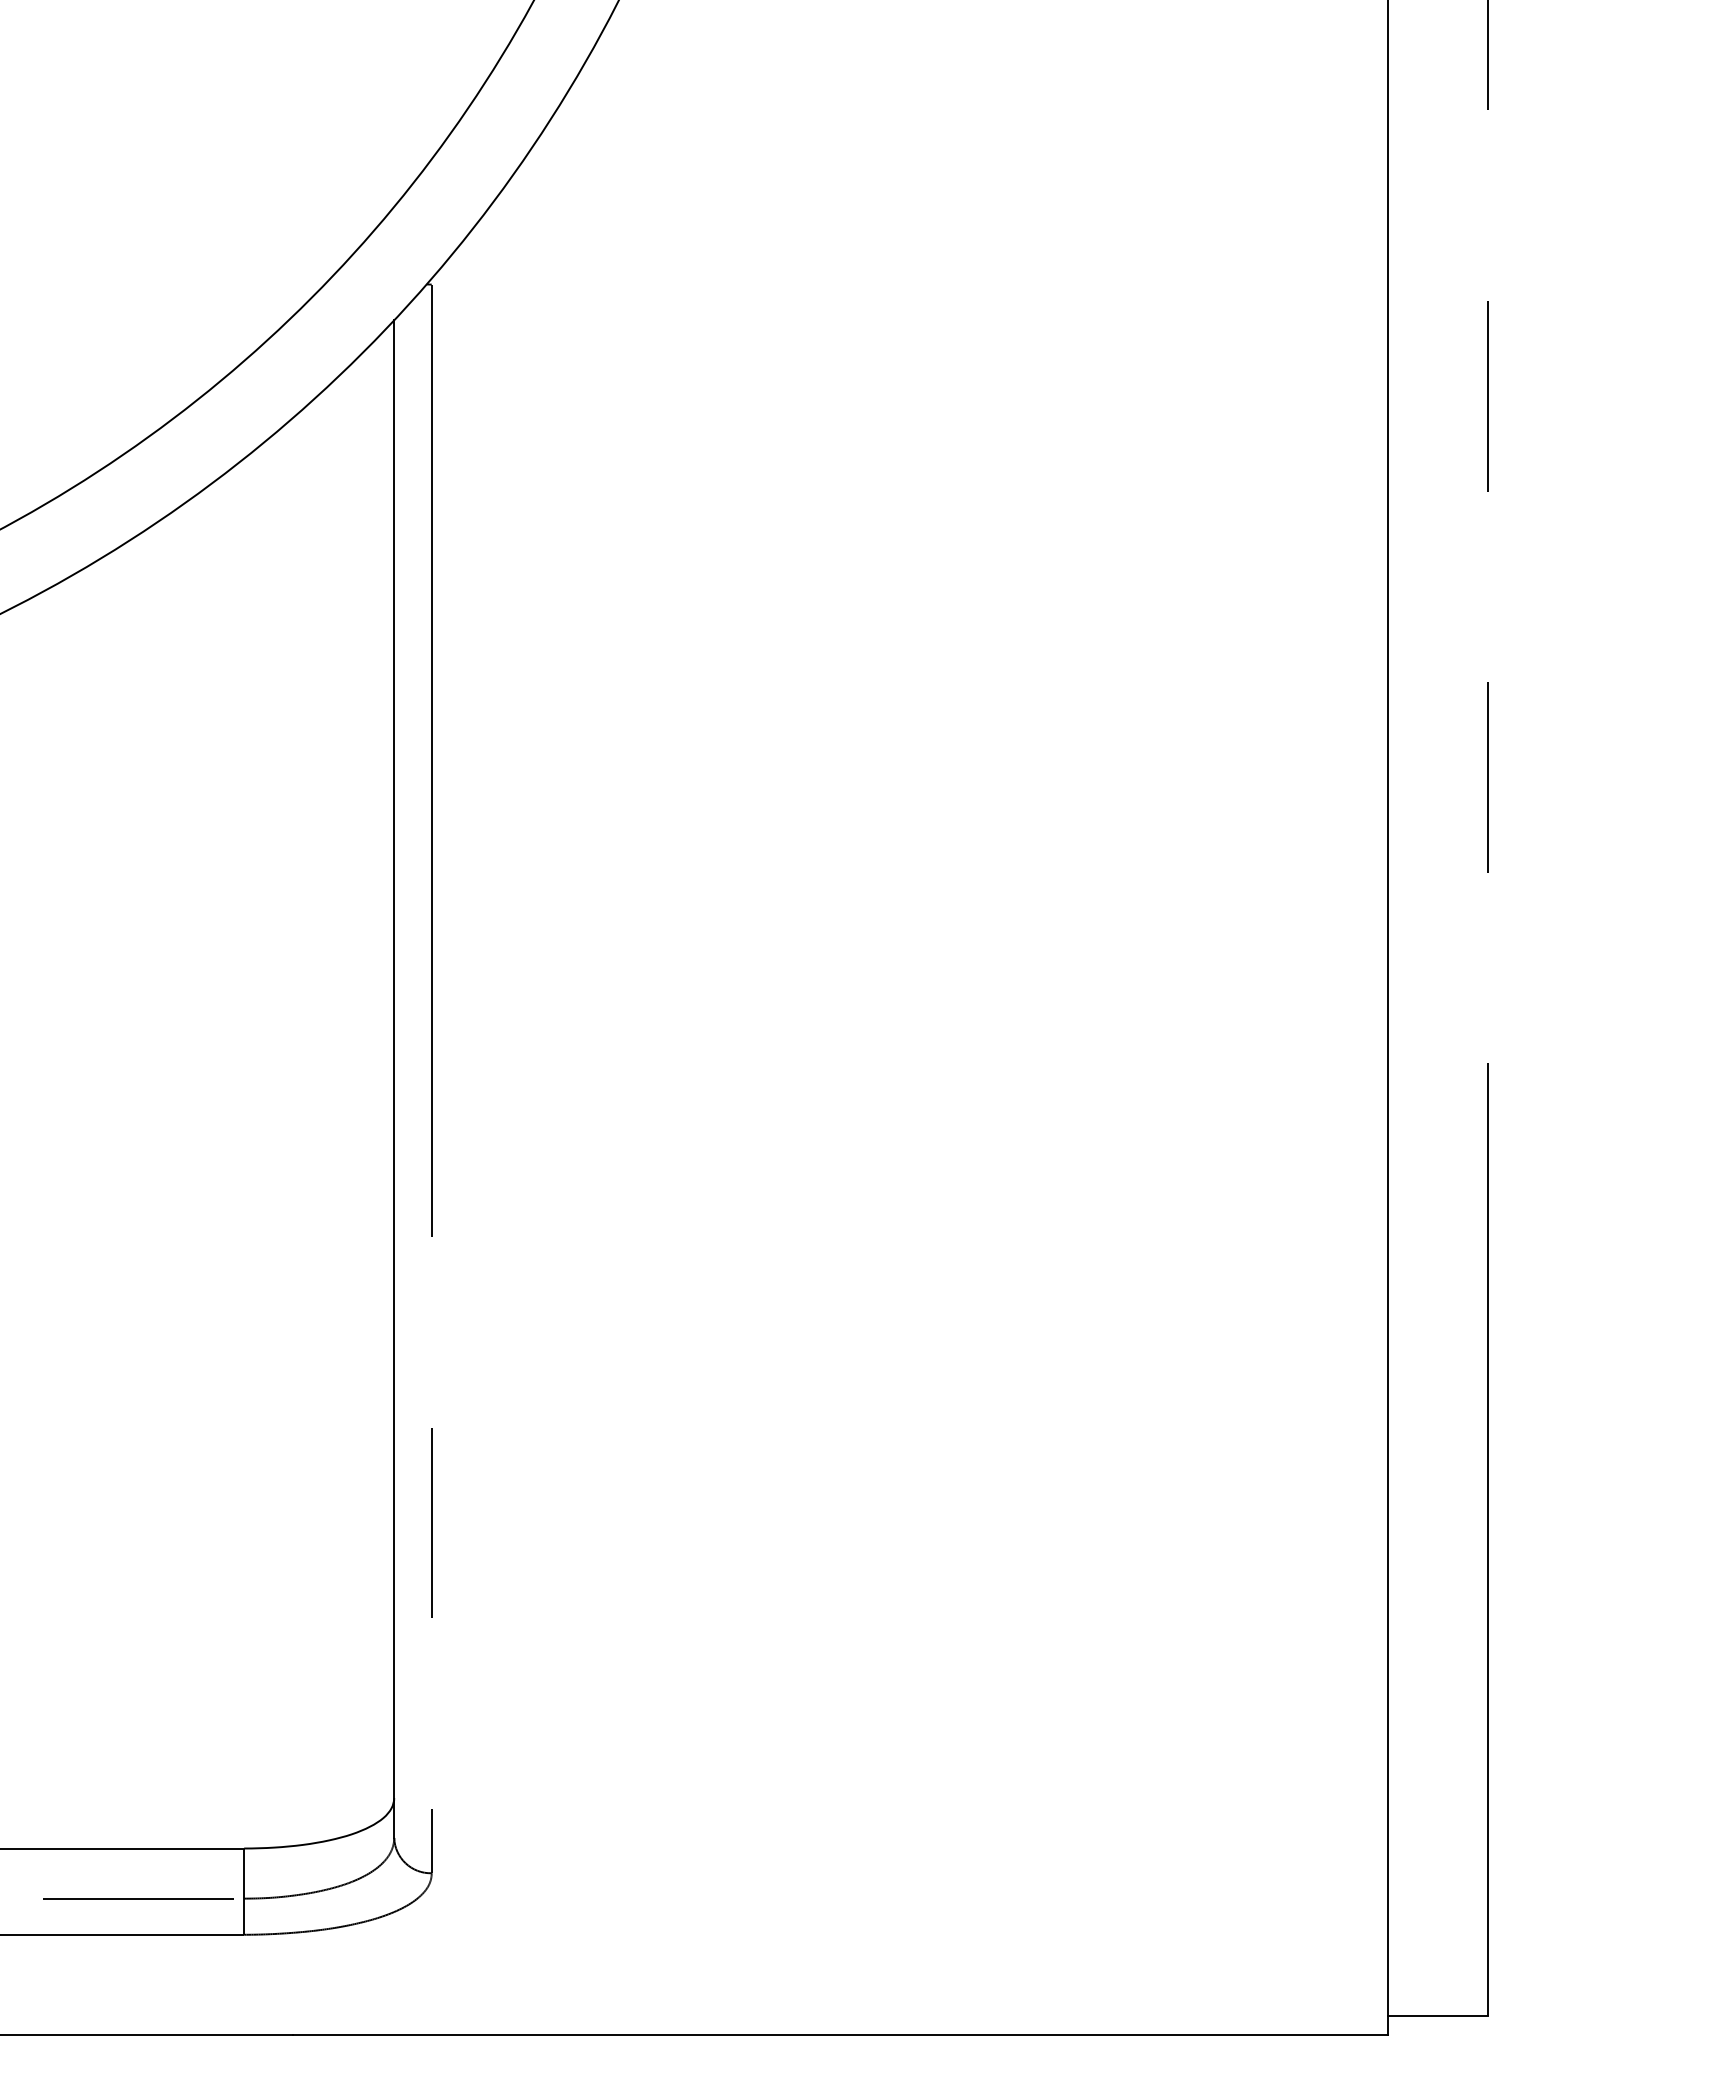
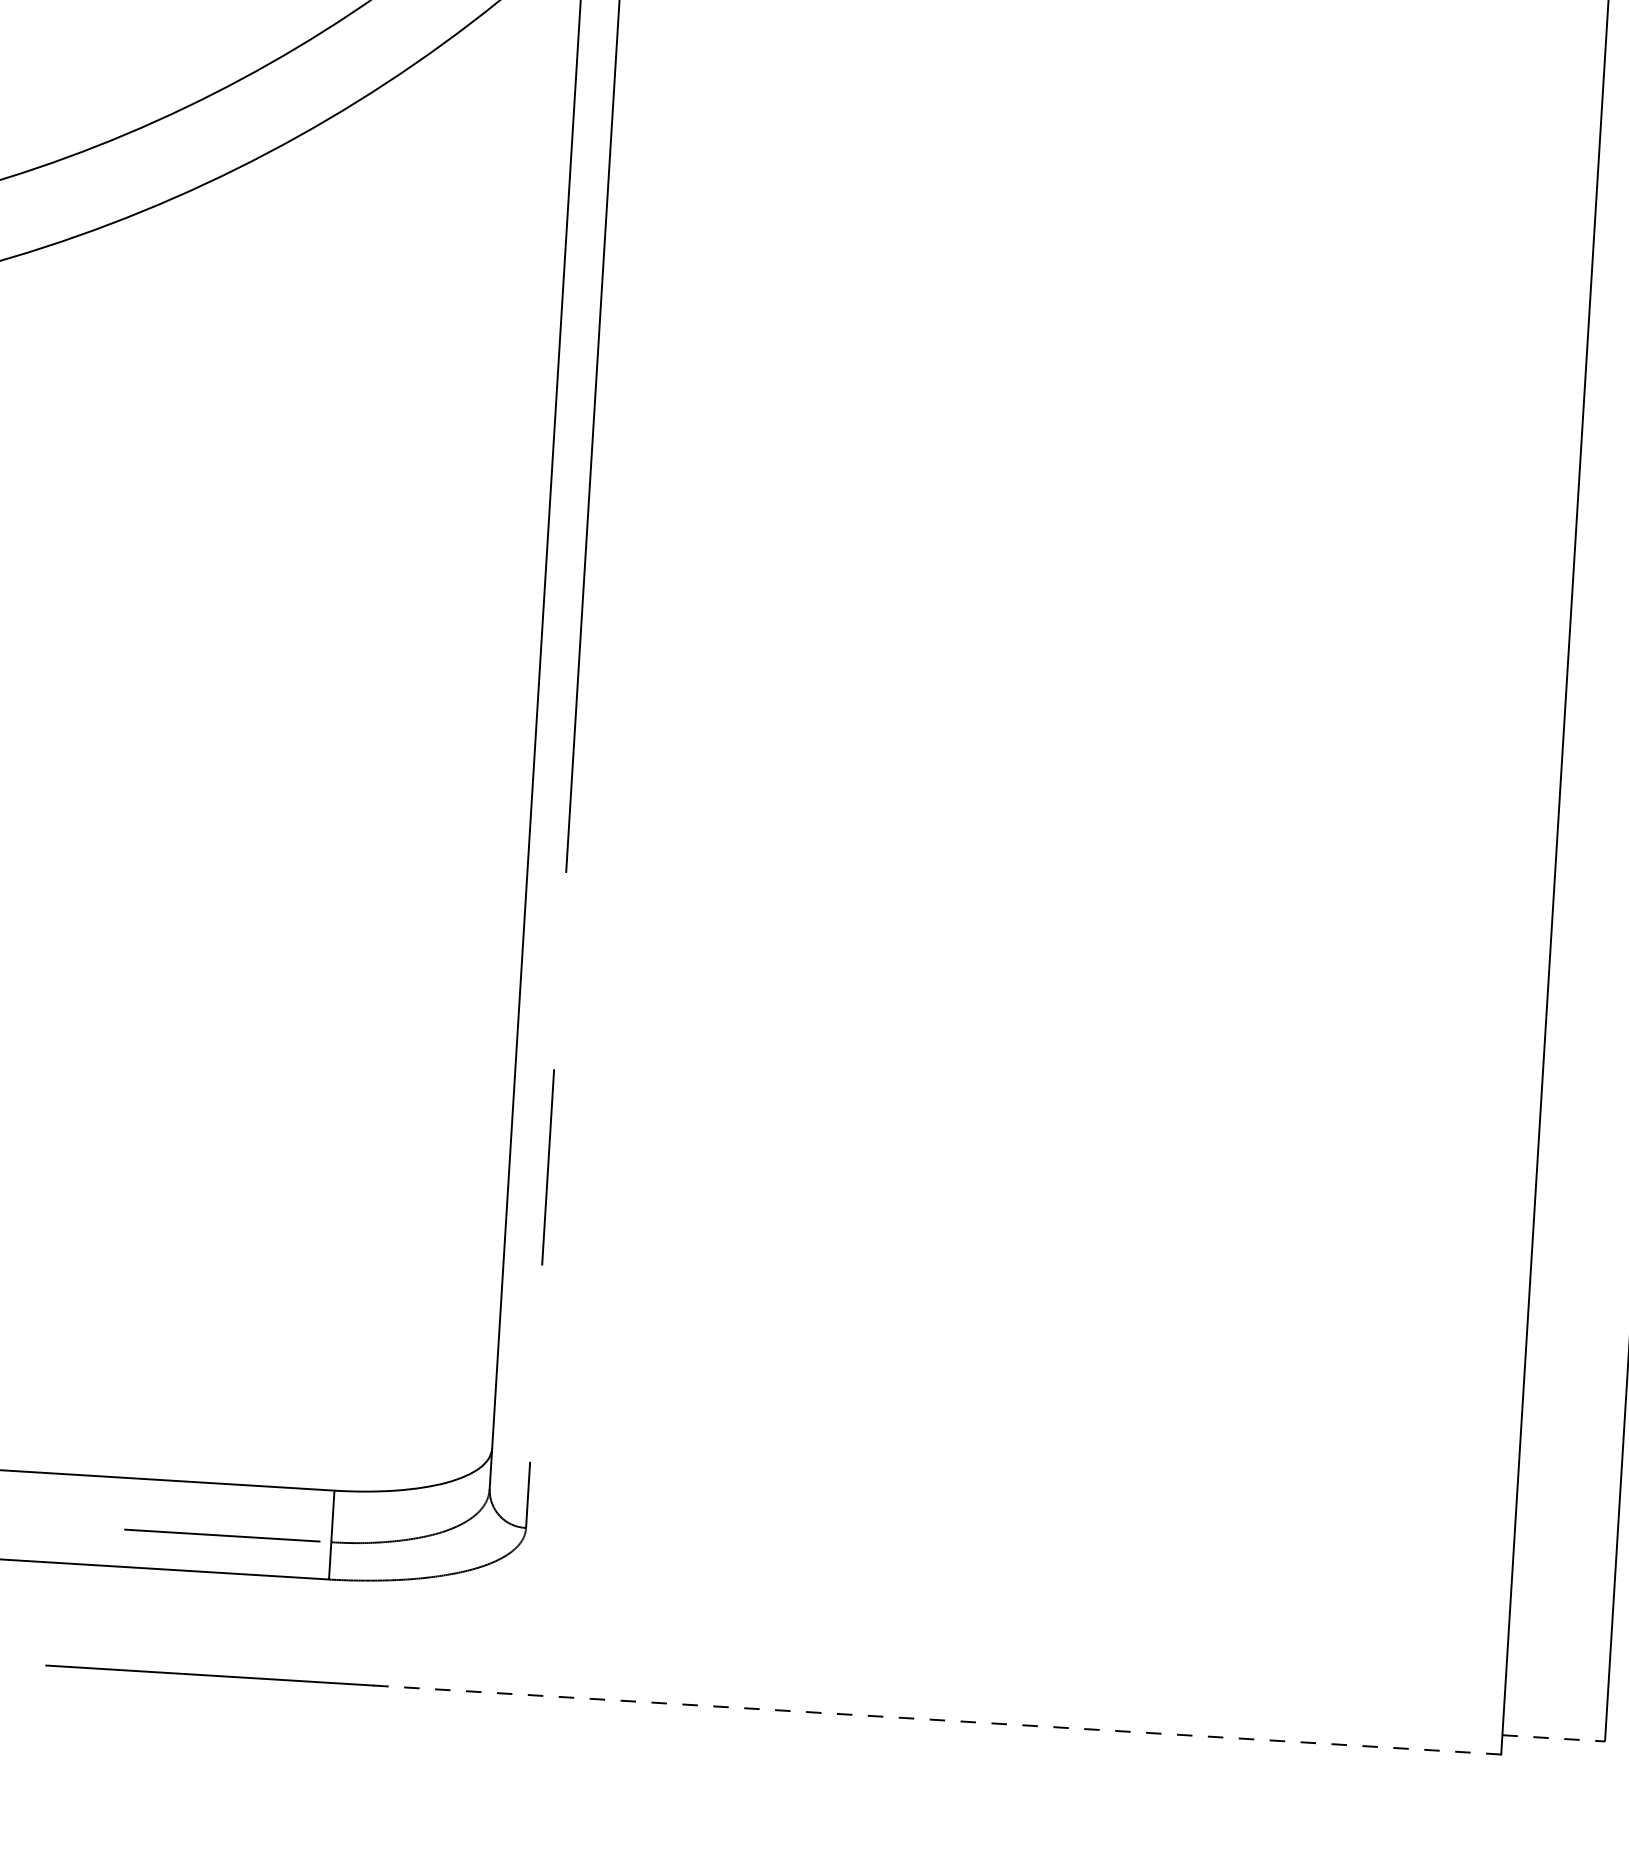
line: (1438, 2015) -> (1554, 1737), solid -> dashed
line: (840, 2034) -> (937, 1719), solid -> dashed

